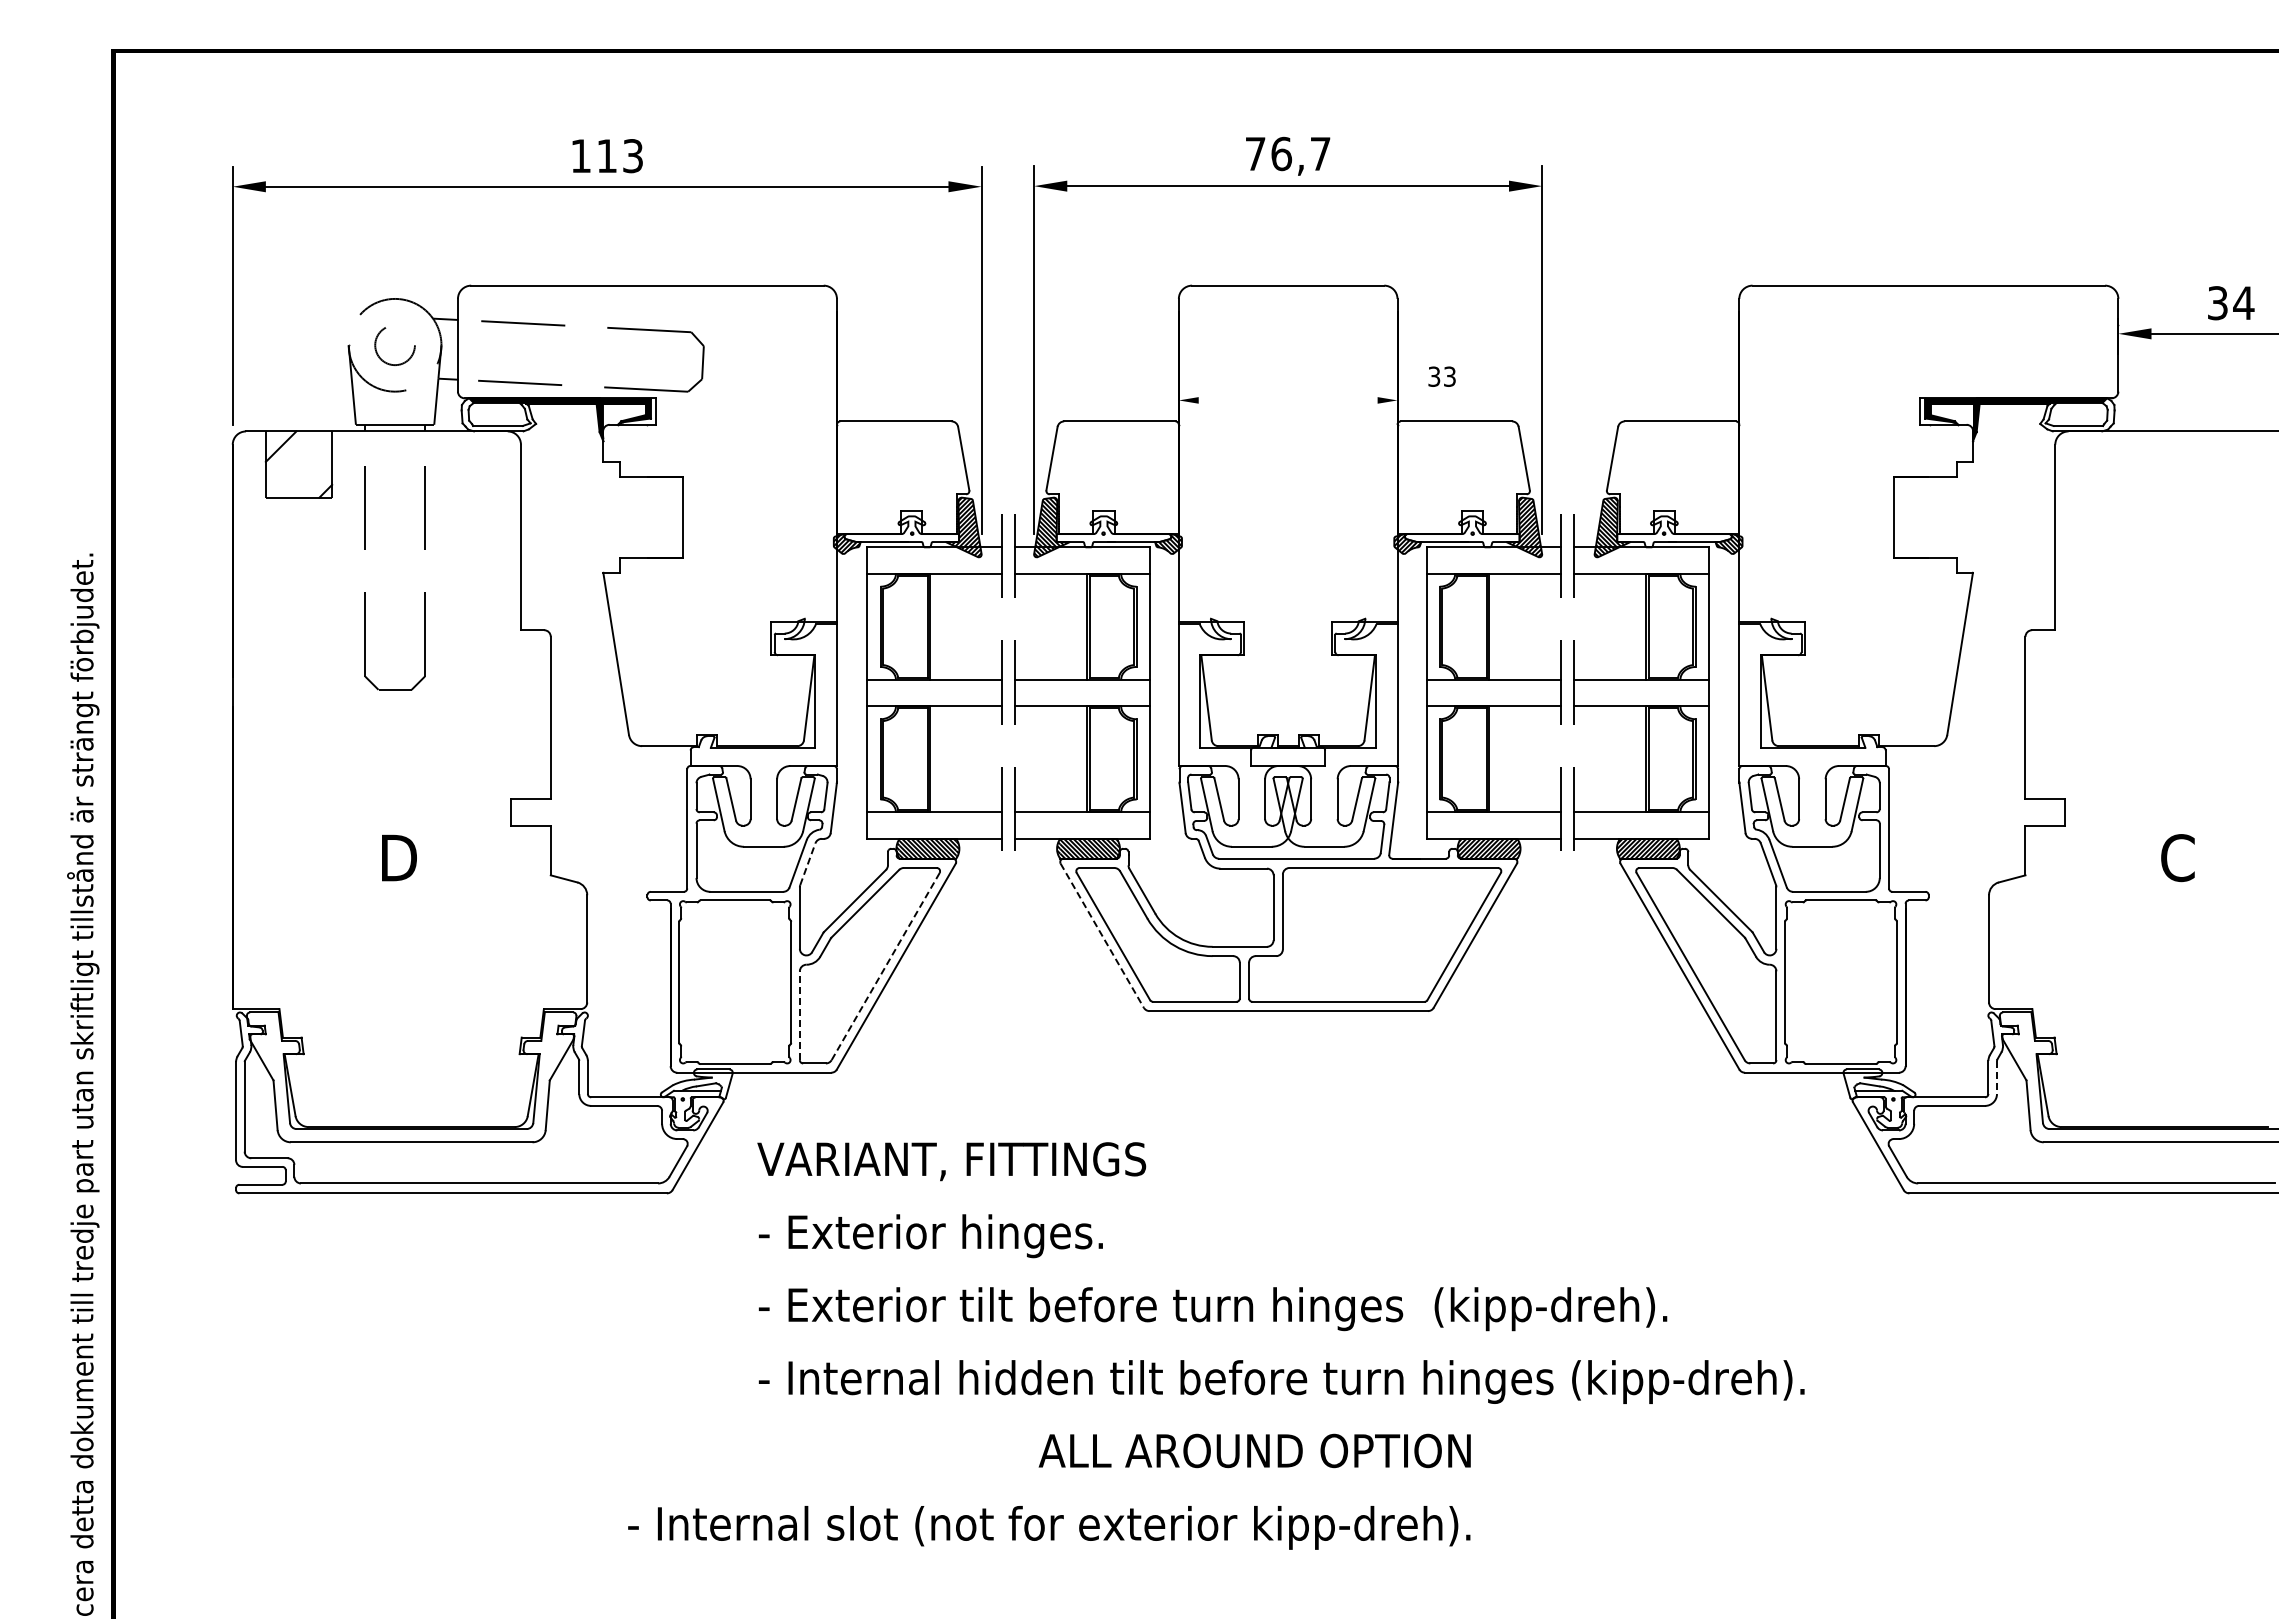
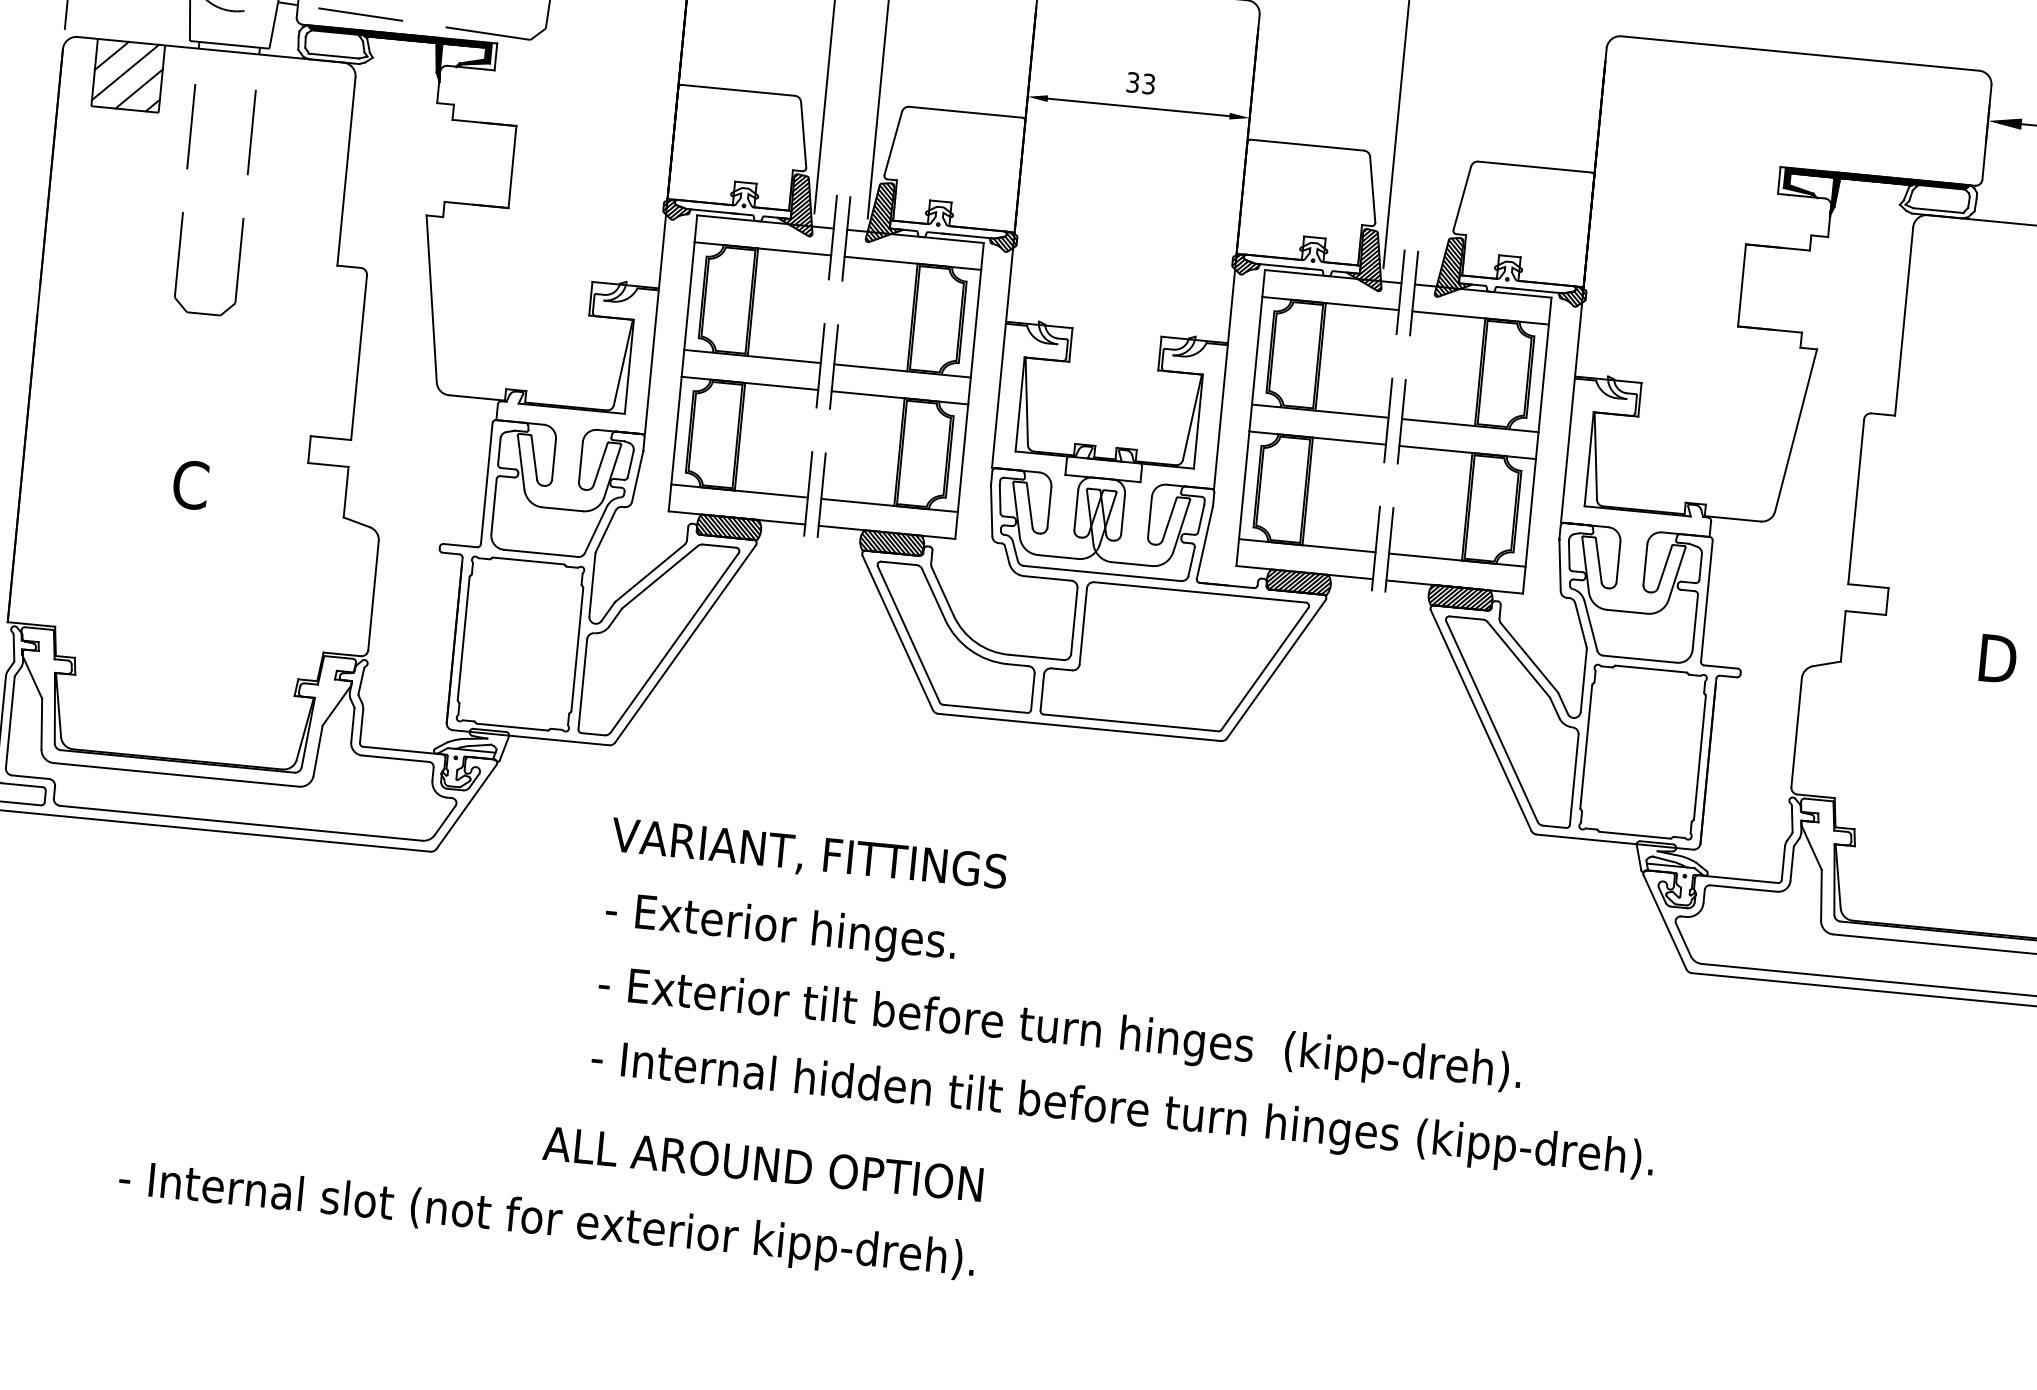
text: (1441, 376) -> (1140, 83), moved
line: (1287, 400) -> (1138, 107), added
line: (295, 461) -> (124, 72), added
line: (310, 476) -> (138, 89), added
text: (398, 858) -> (190, 485), D -> C
text: (2178, 858) -> (1997, 659), C -> D
line: (808, 863) -> (606, 530), dashed -> solid
line: (1102, 936) -> (897, 633), dashed -> solid
line: (885, 966) -> (674, 642), dashed -> solid
line: (799, 1015) -> (582, 684), dashed -> solid
line: (1996, 1078) -> (1791, 865), dashed -> solid
text: (1280, 1272) -> (1131, 1000), moved
text: (1049, 1491) -> (550, 1185), moved

